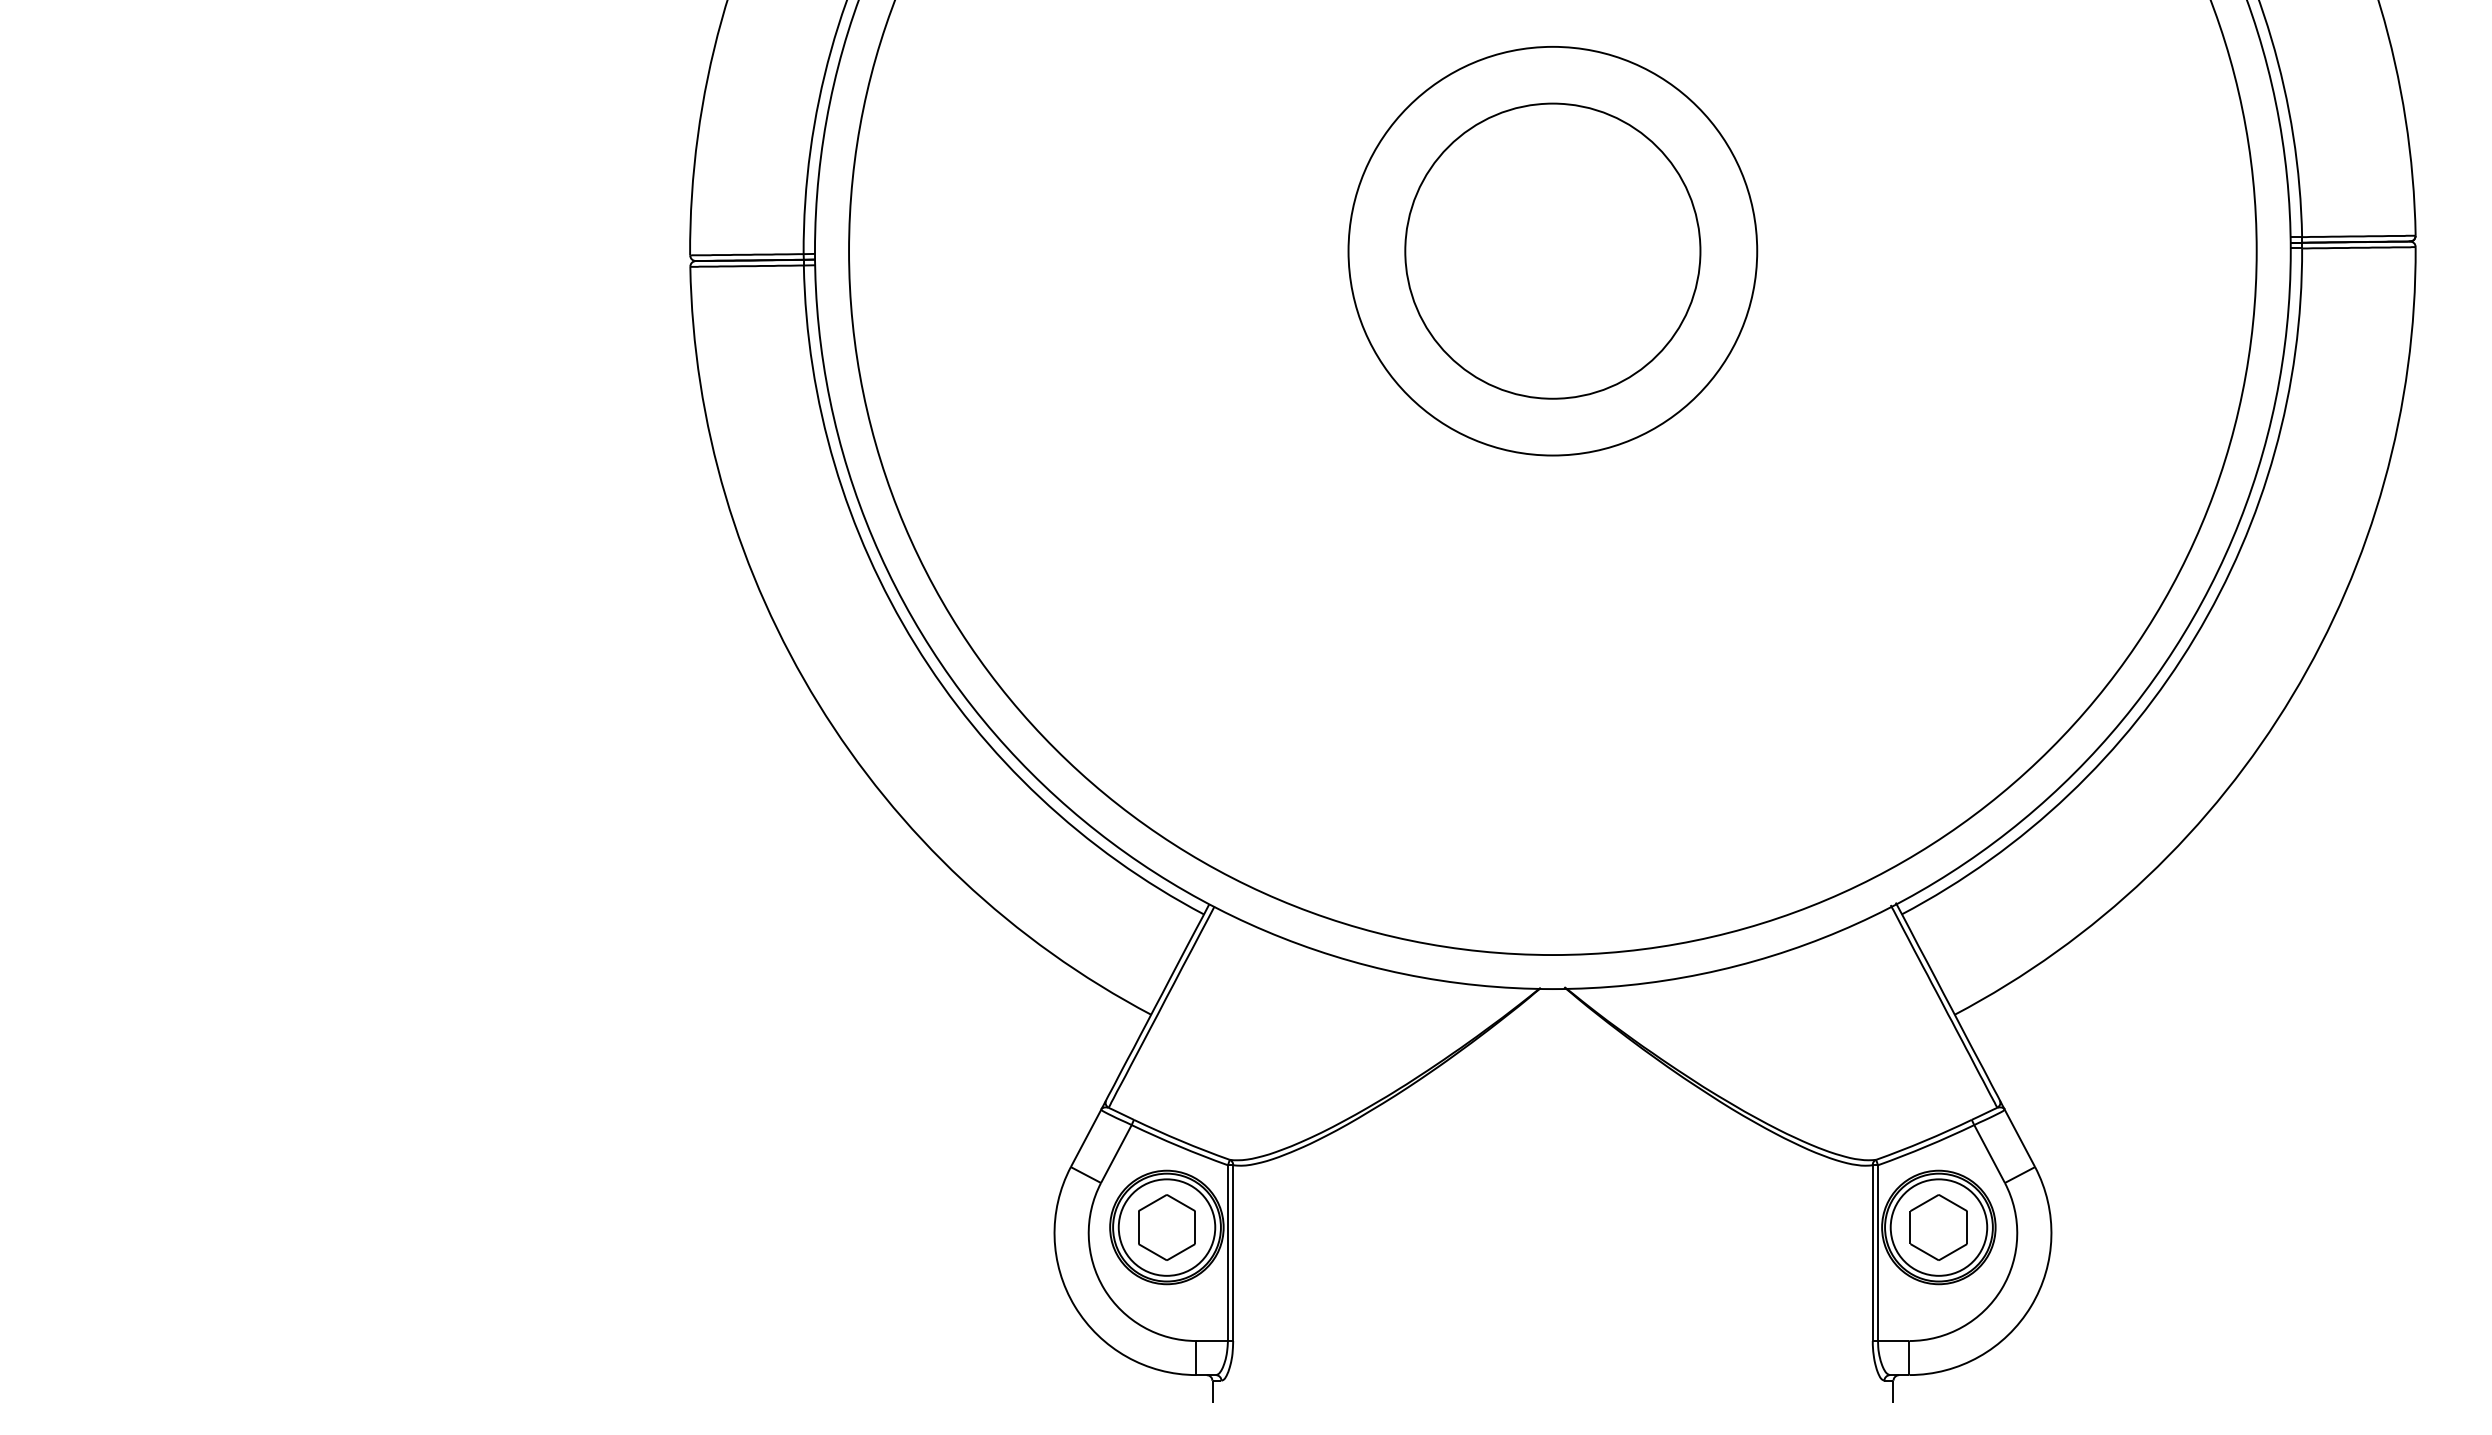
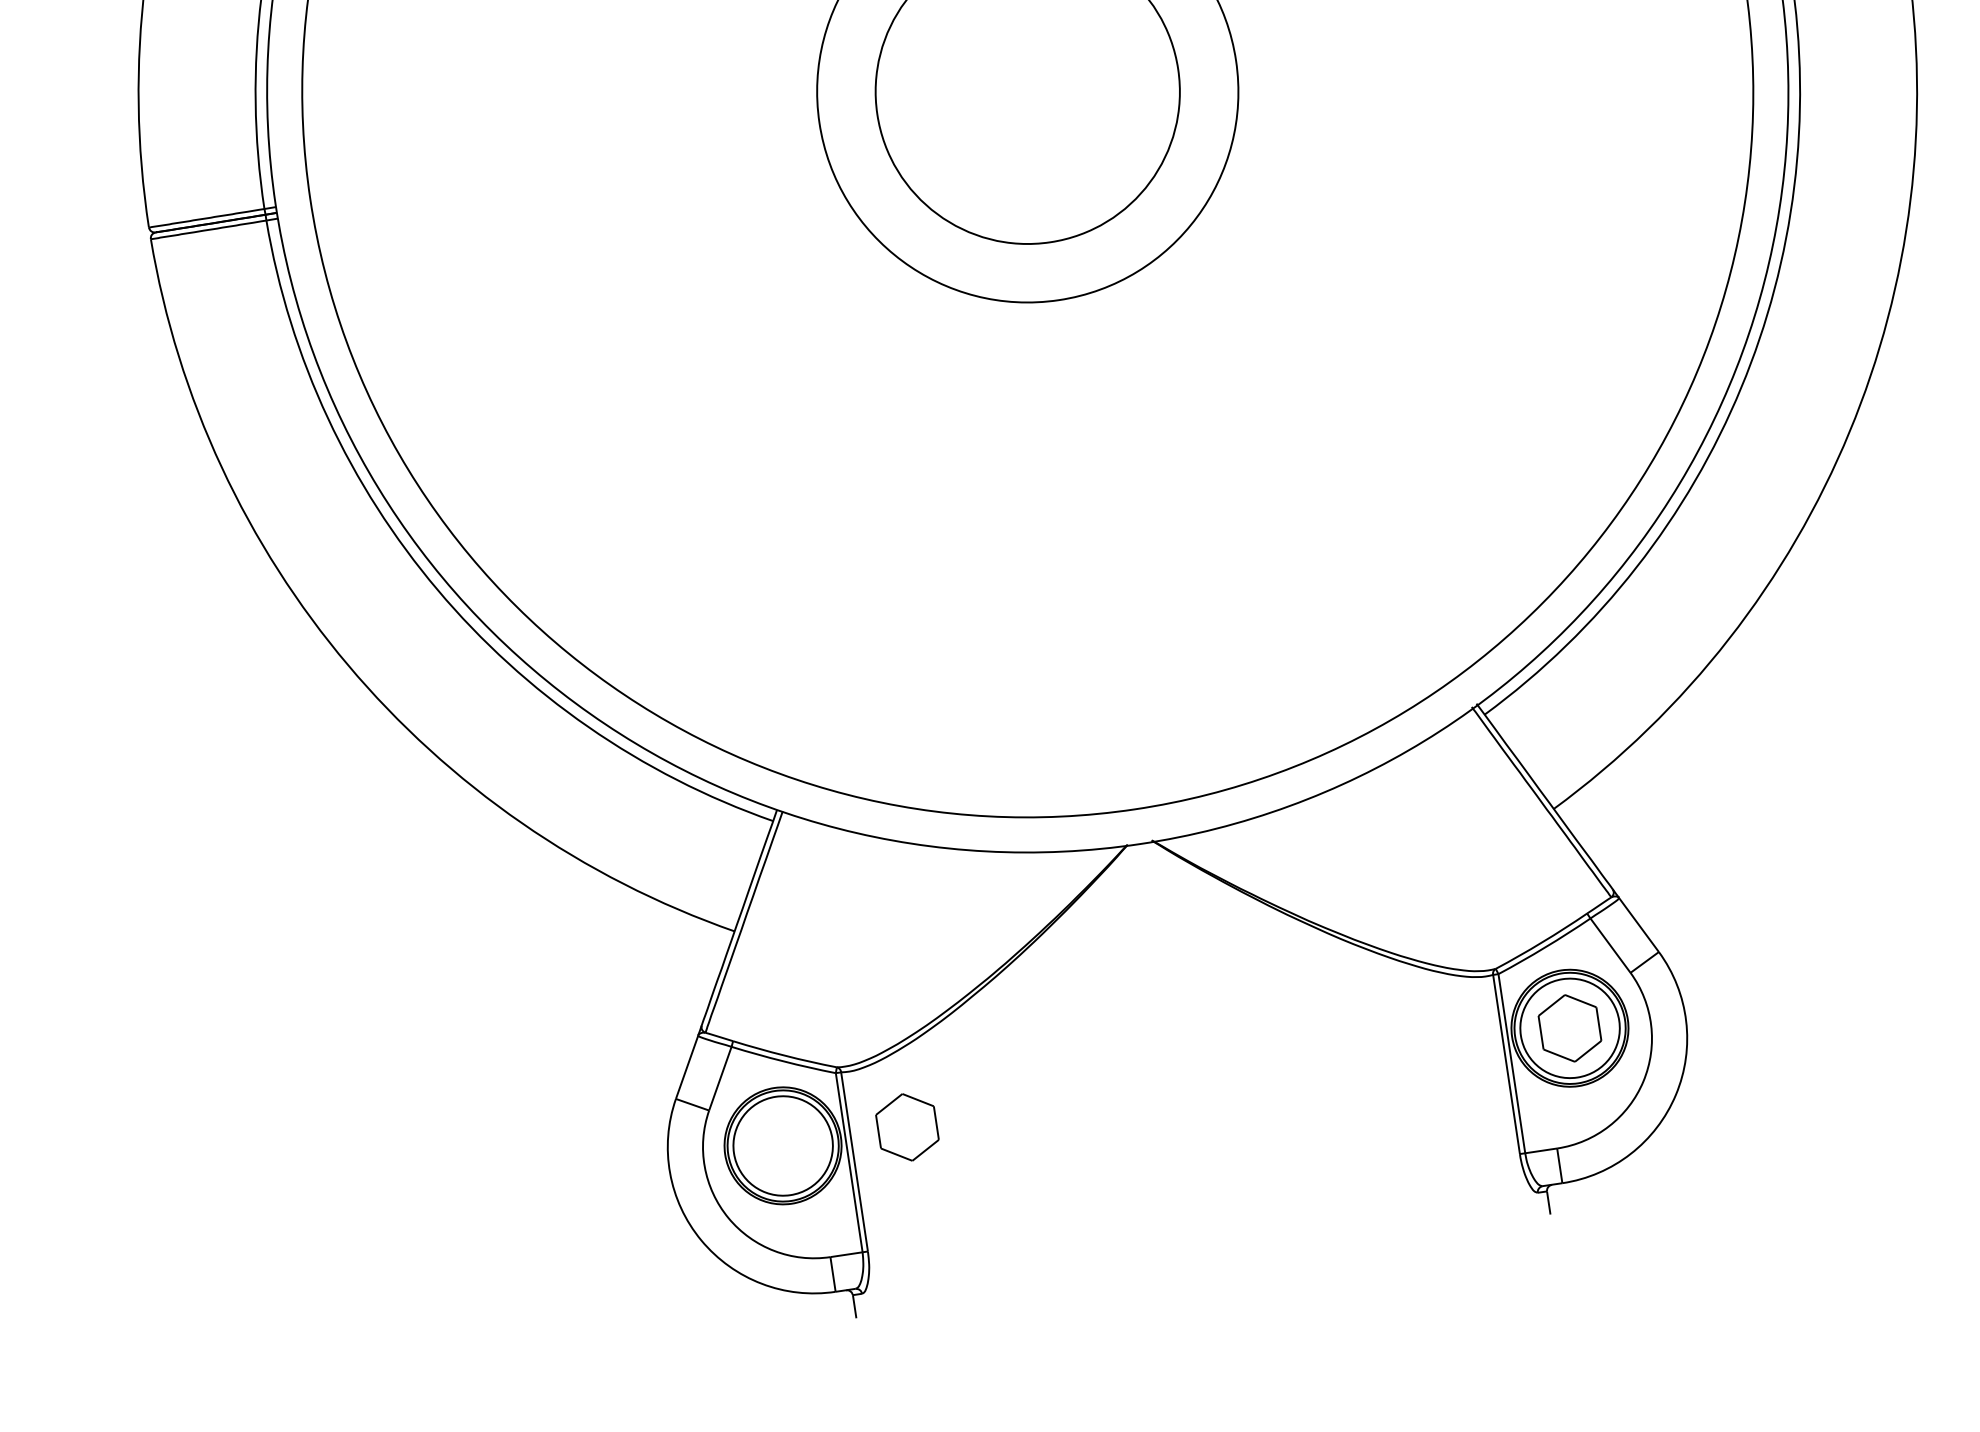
part: (1166, 1227) -> (907, 1127), moved

